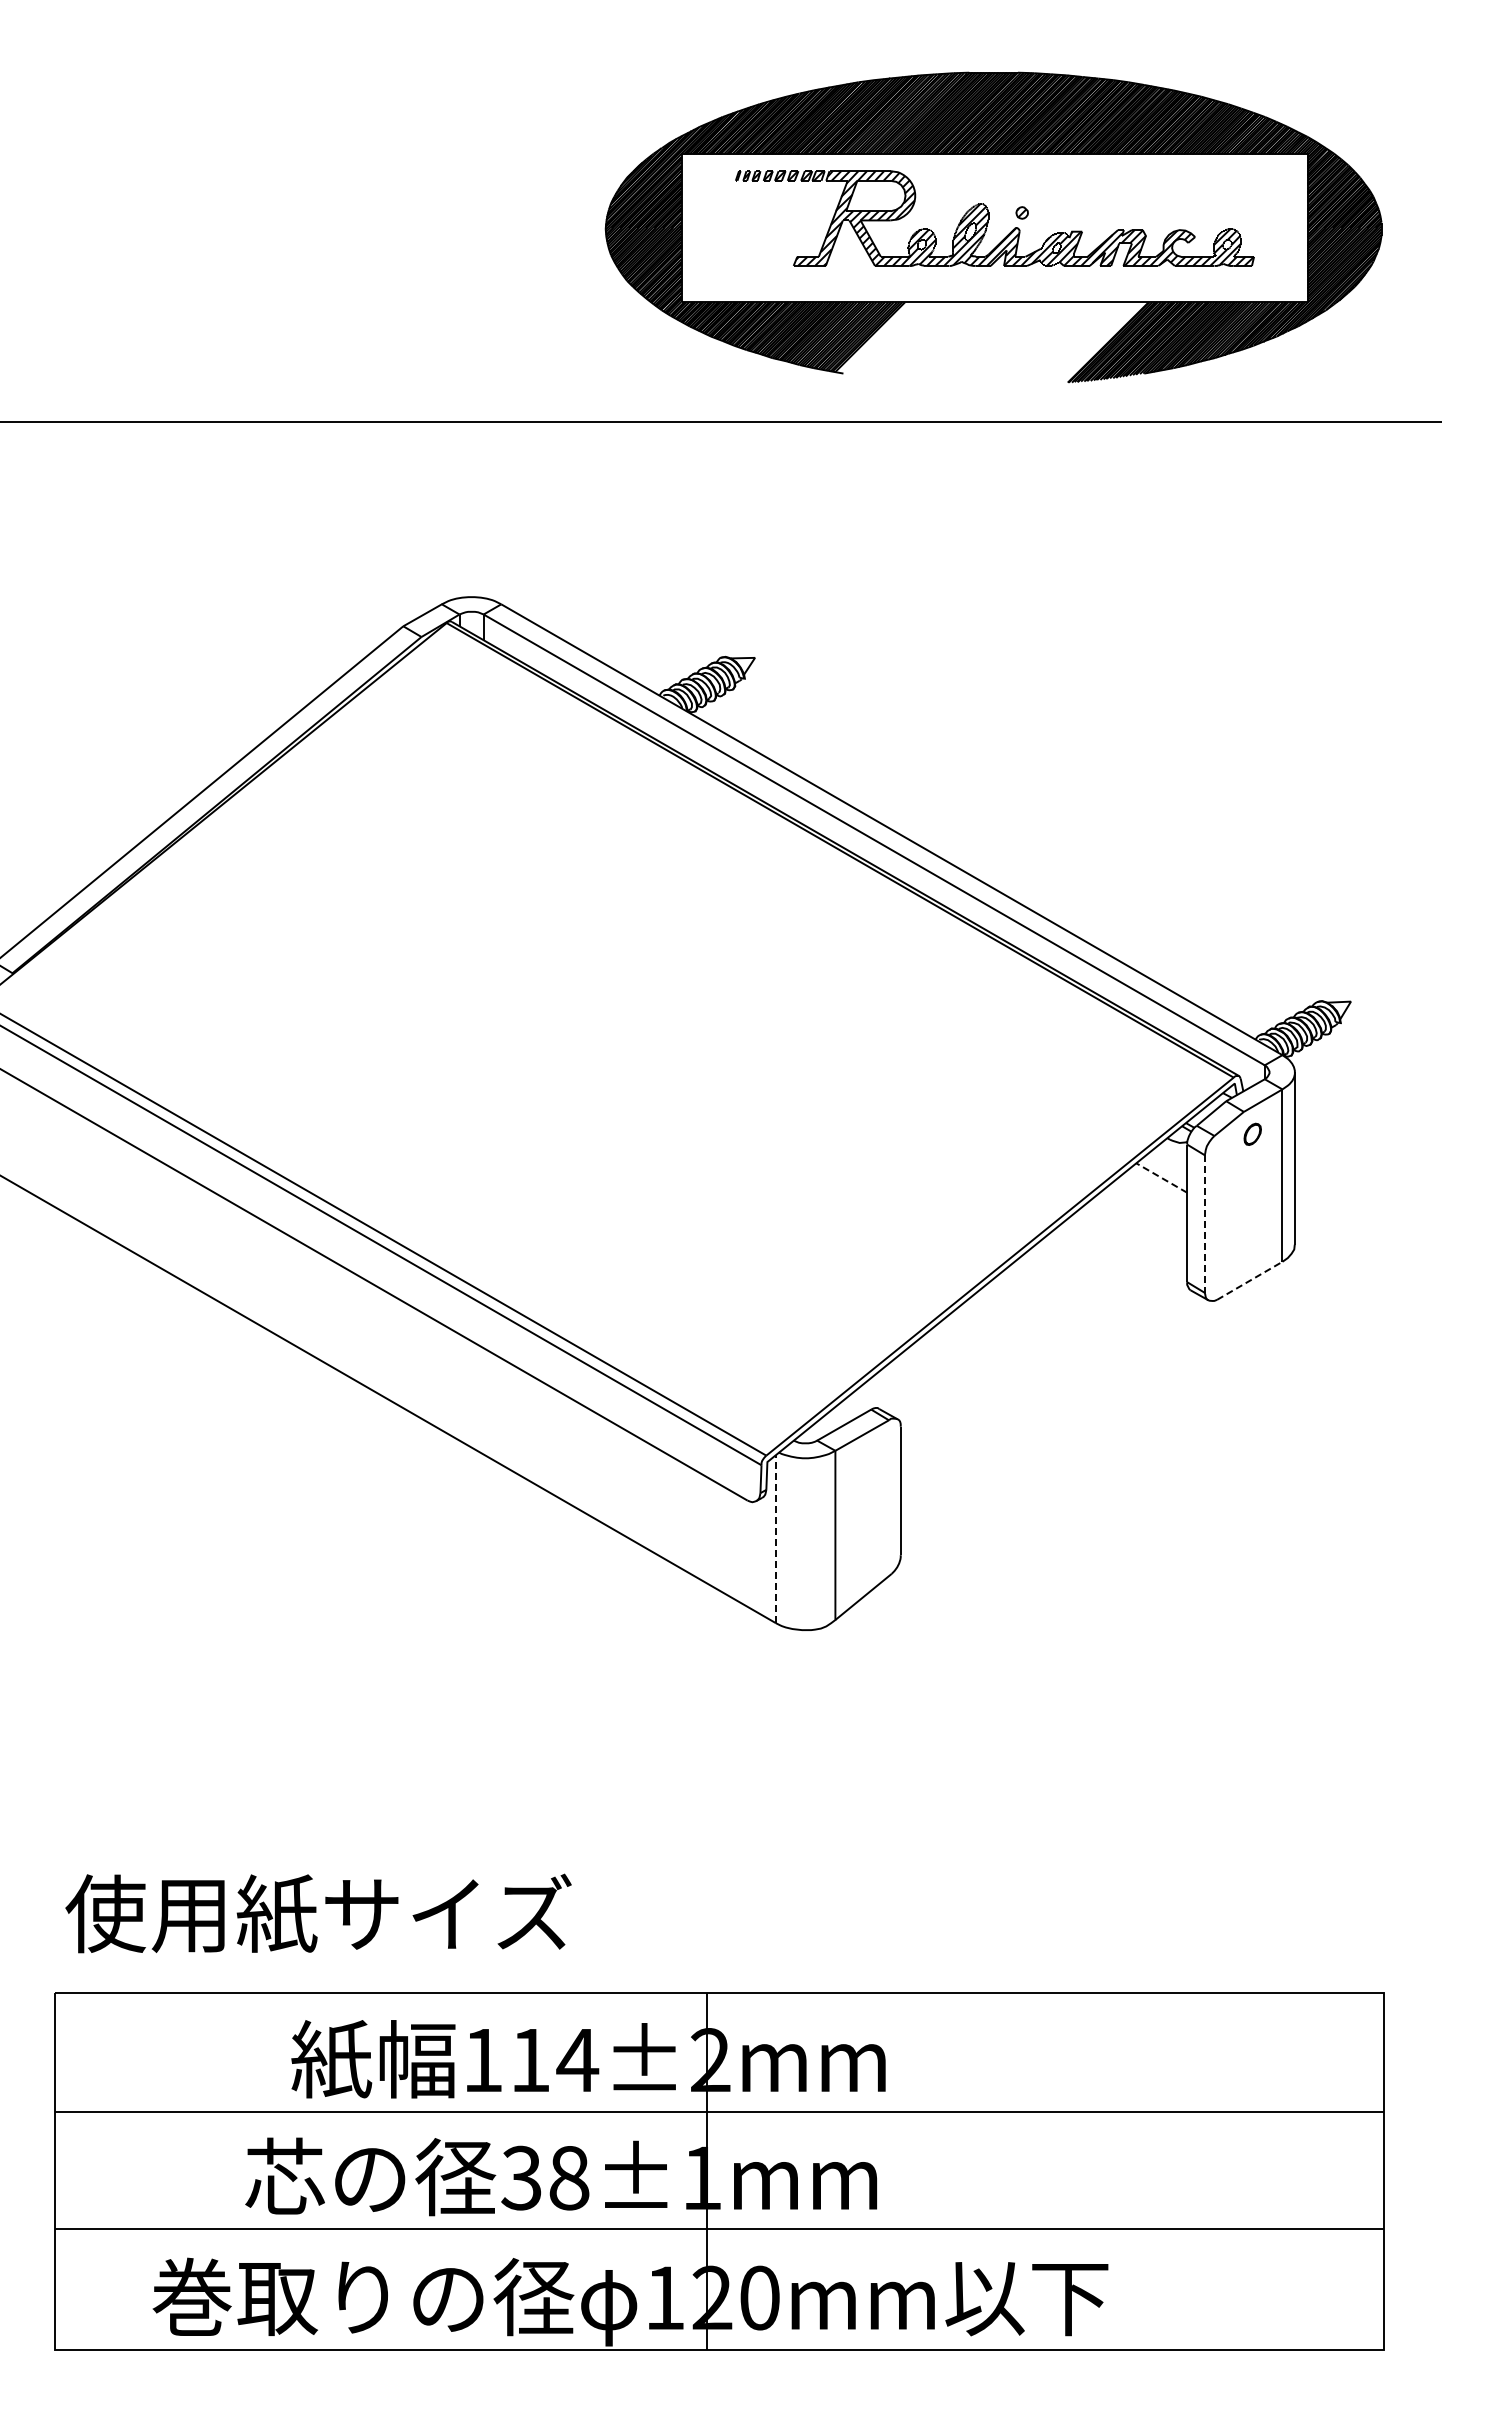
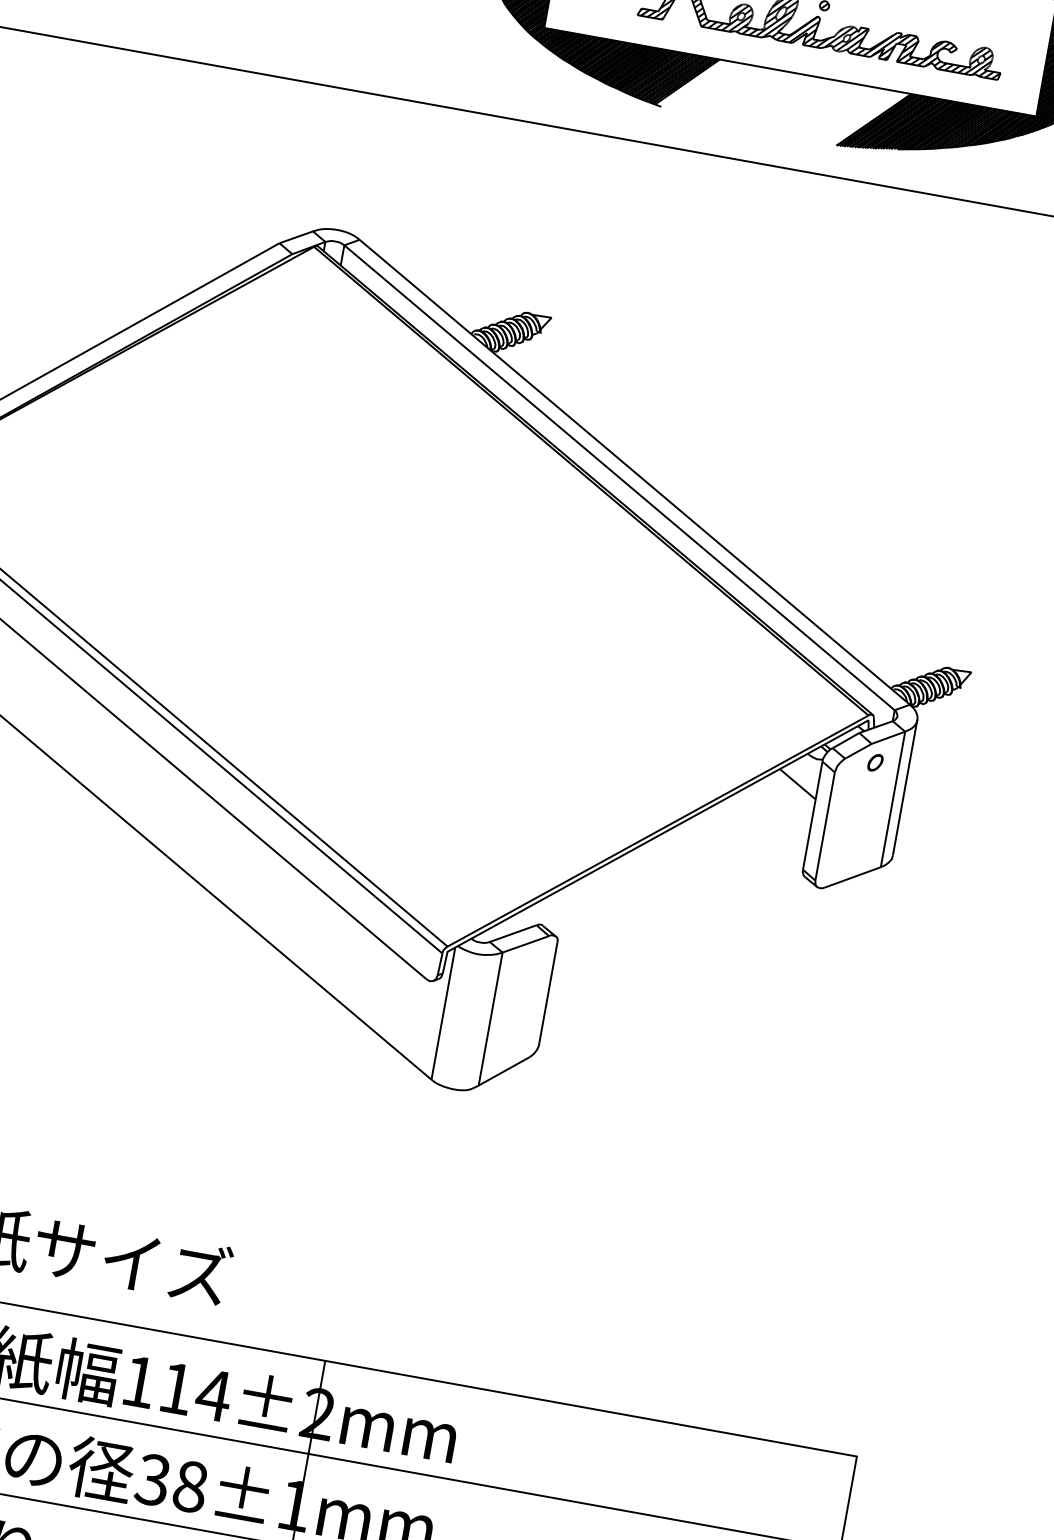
line: (1161, 1177) -> (797, 783), dashed -> solid
line: (1204, 1224) -> (824, 826), dashed -> solid
line: (1249, 1280) -> (852, 877), dashed -> solid
line: (775, 1538) -> (443, 1013), dashed -> solid

